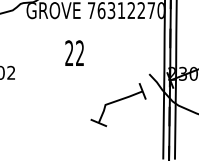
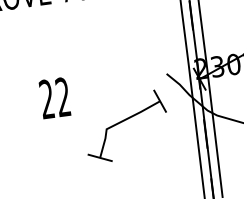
text: (74, 52) -> (54, 97), moved

